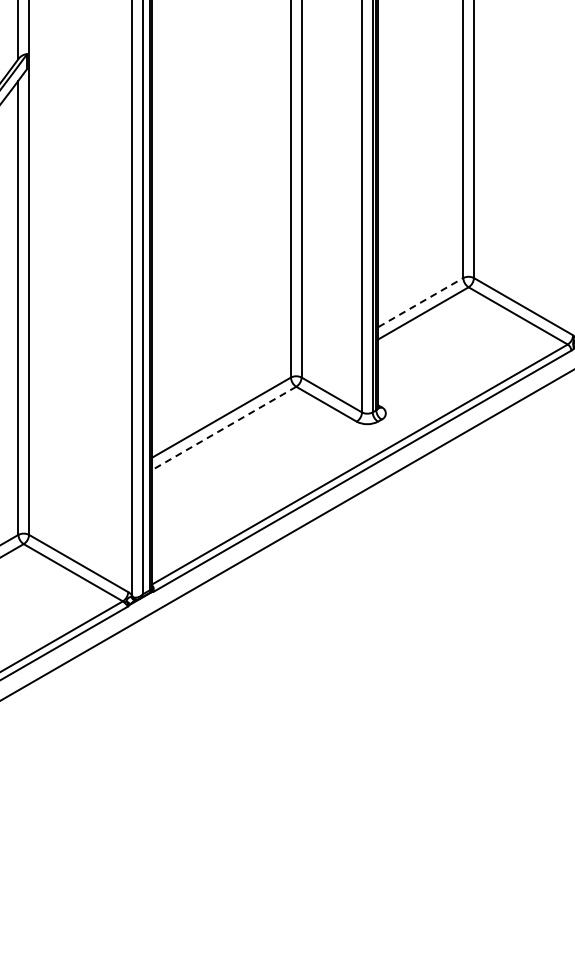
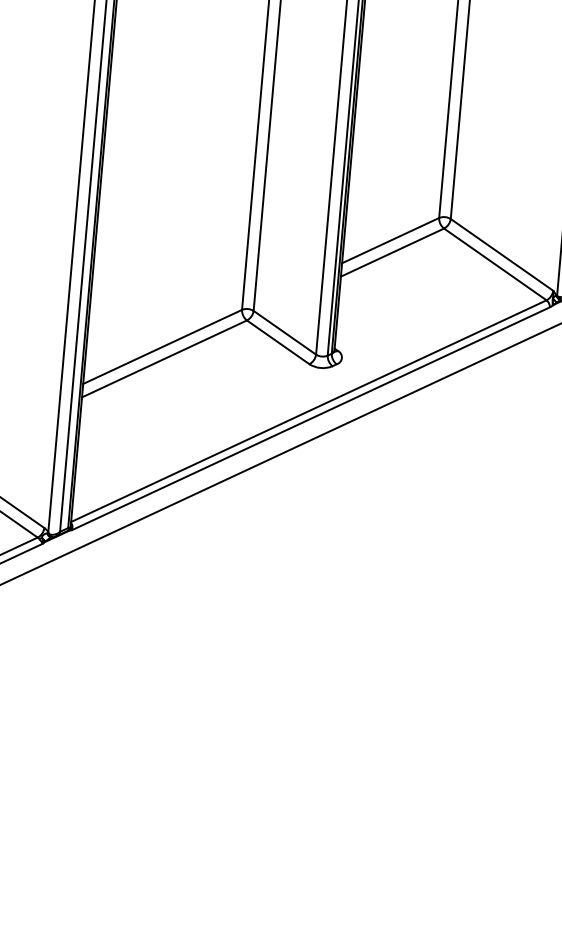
line: (420, 302) -> (390, 240), dashed -> solid
line: (223, 428) -> (163, 358), dashed -> solid

